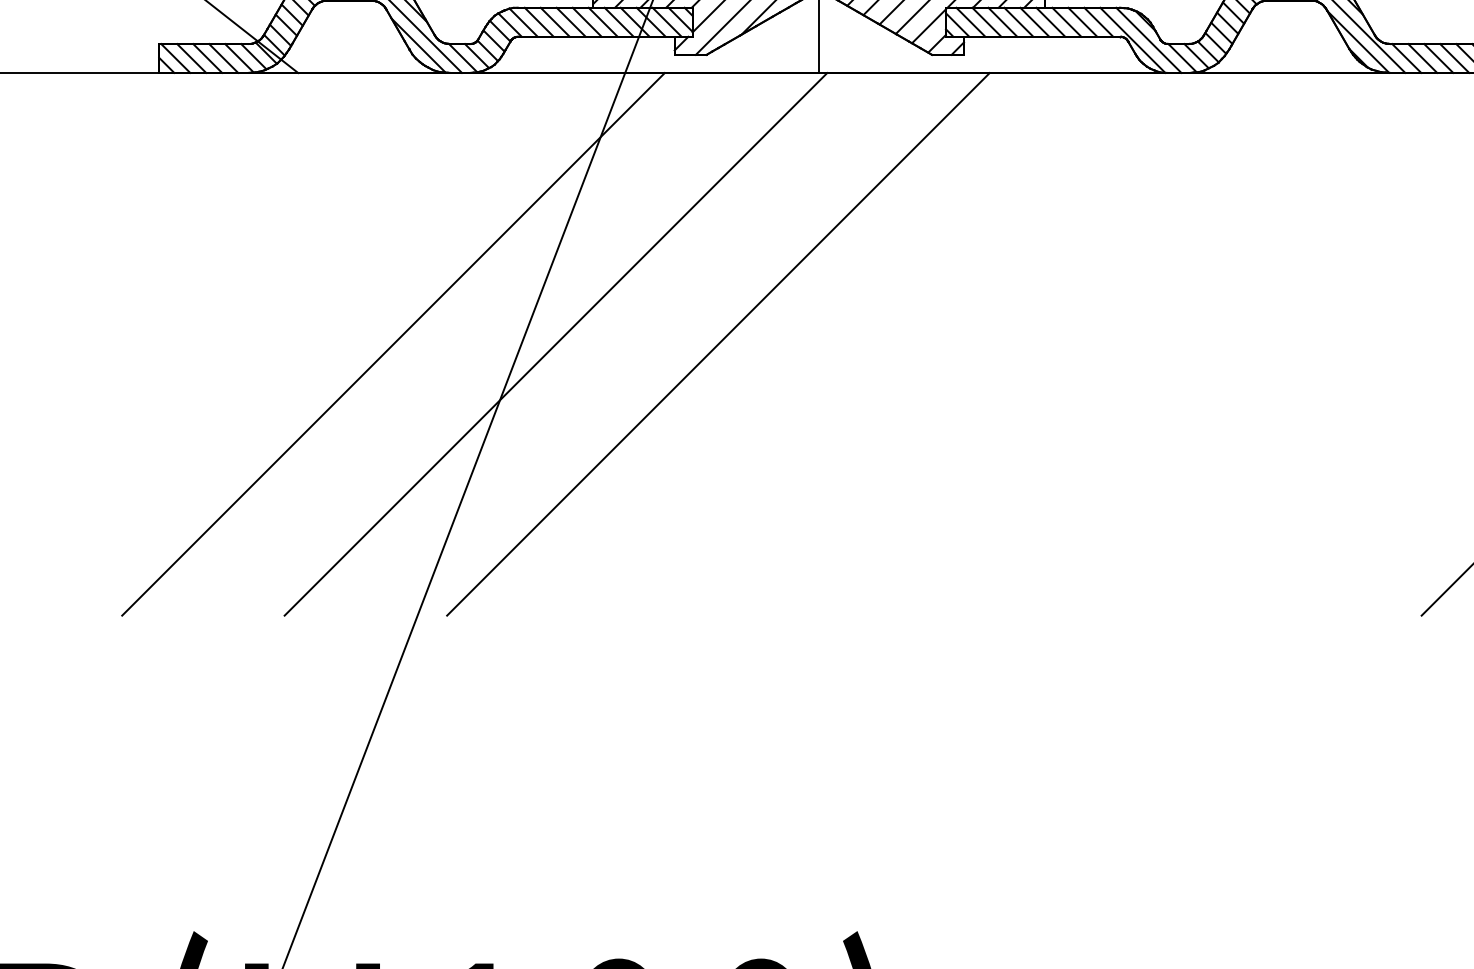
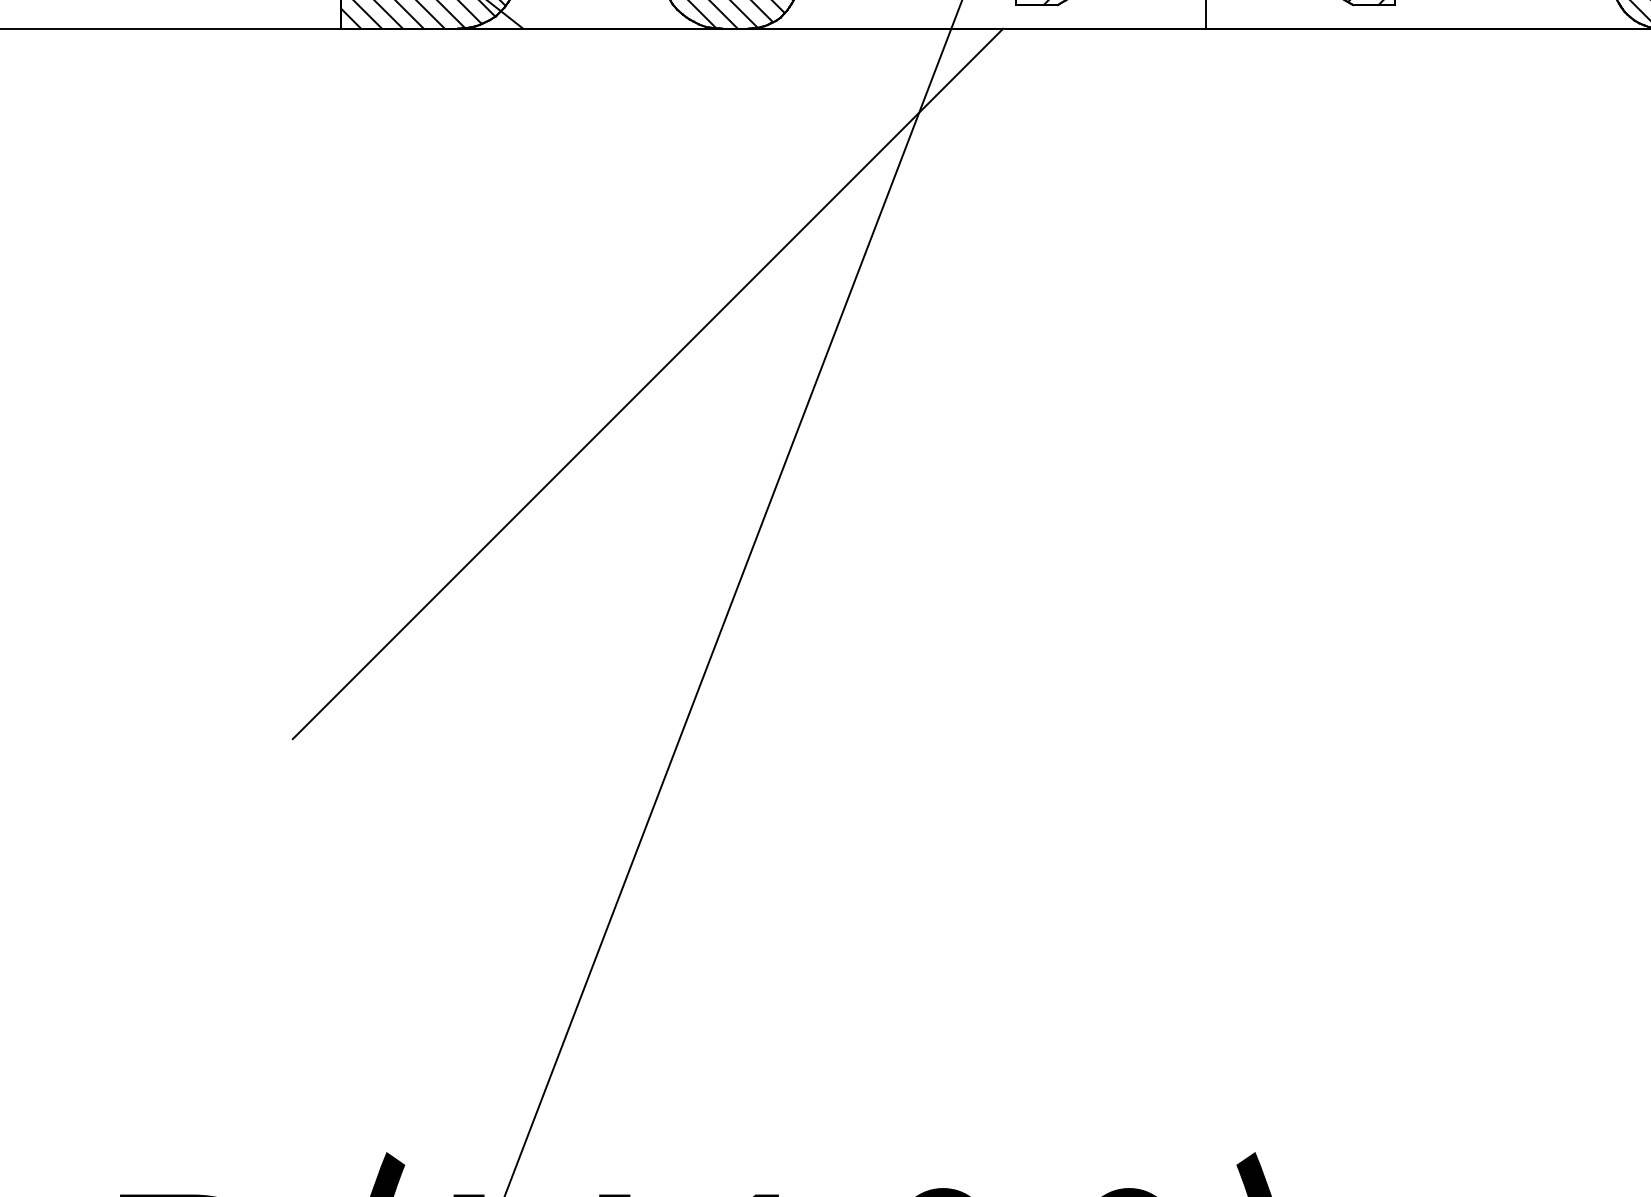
line: (555, 344) -> (860, 384), removed
line: (718, 344) -> (1073, 384), removed

